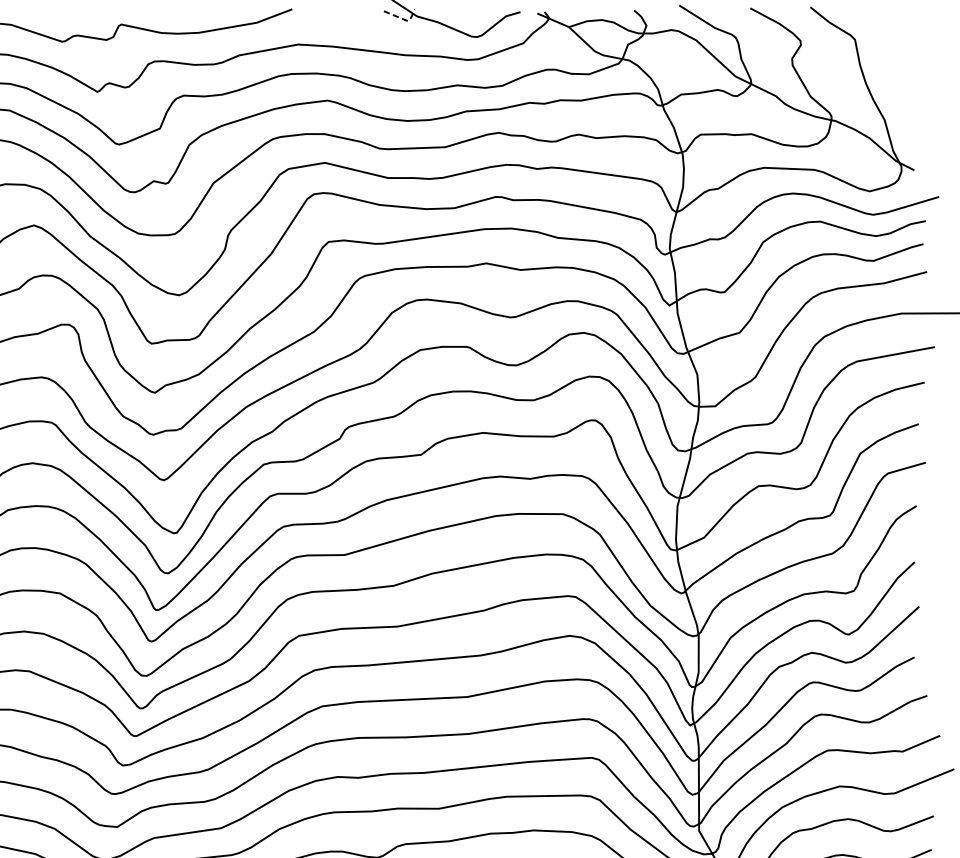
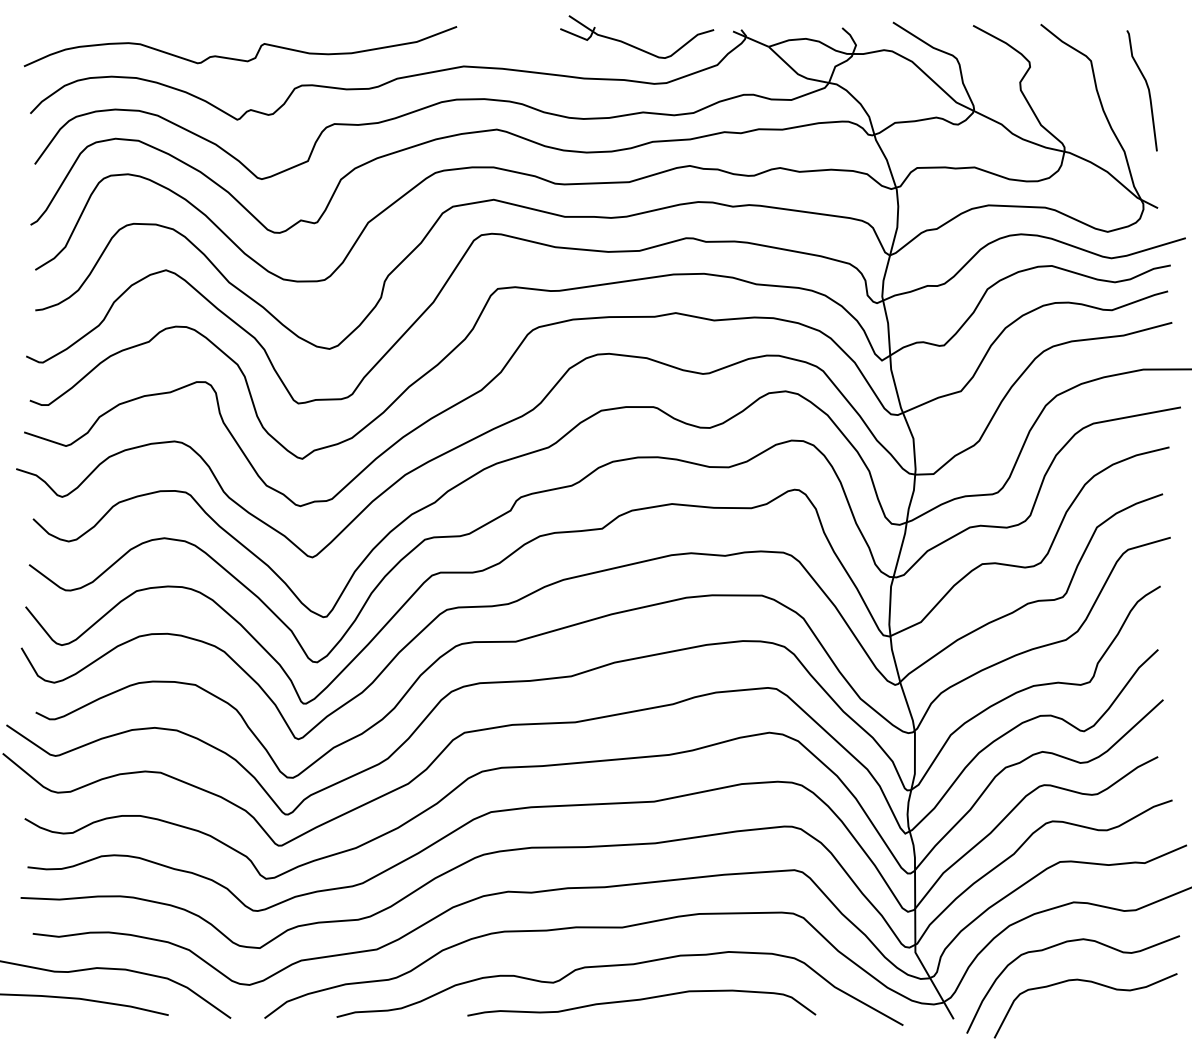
line: (403, 19) -> (582, 38), dashed -> solid
curve: (905, 64) -> (1147, 88), added

